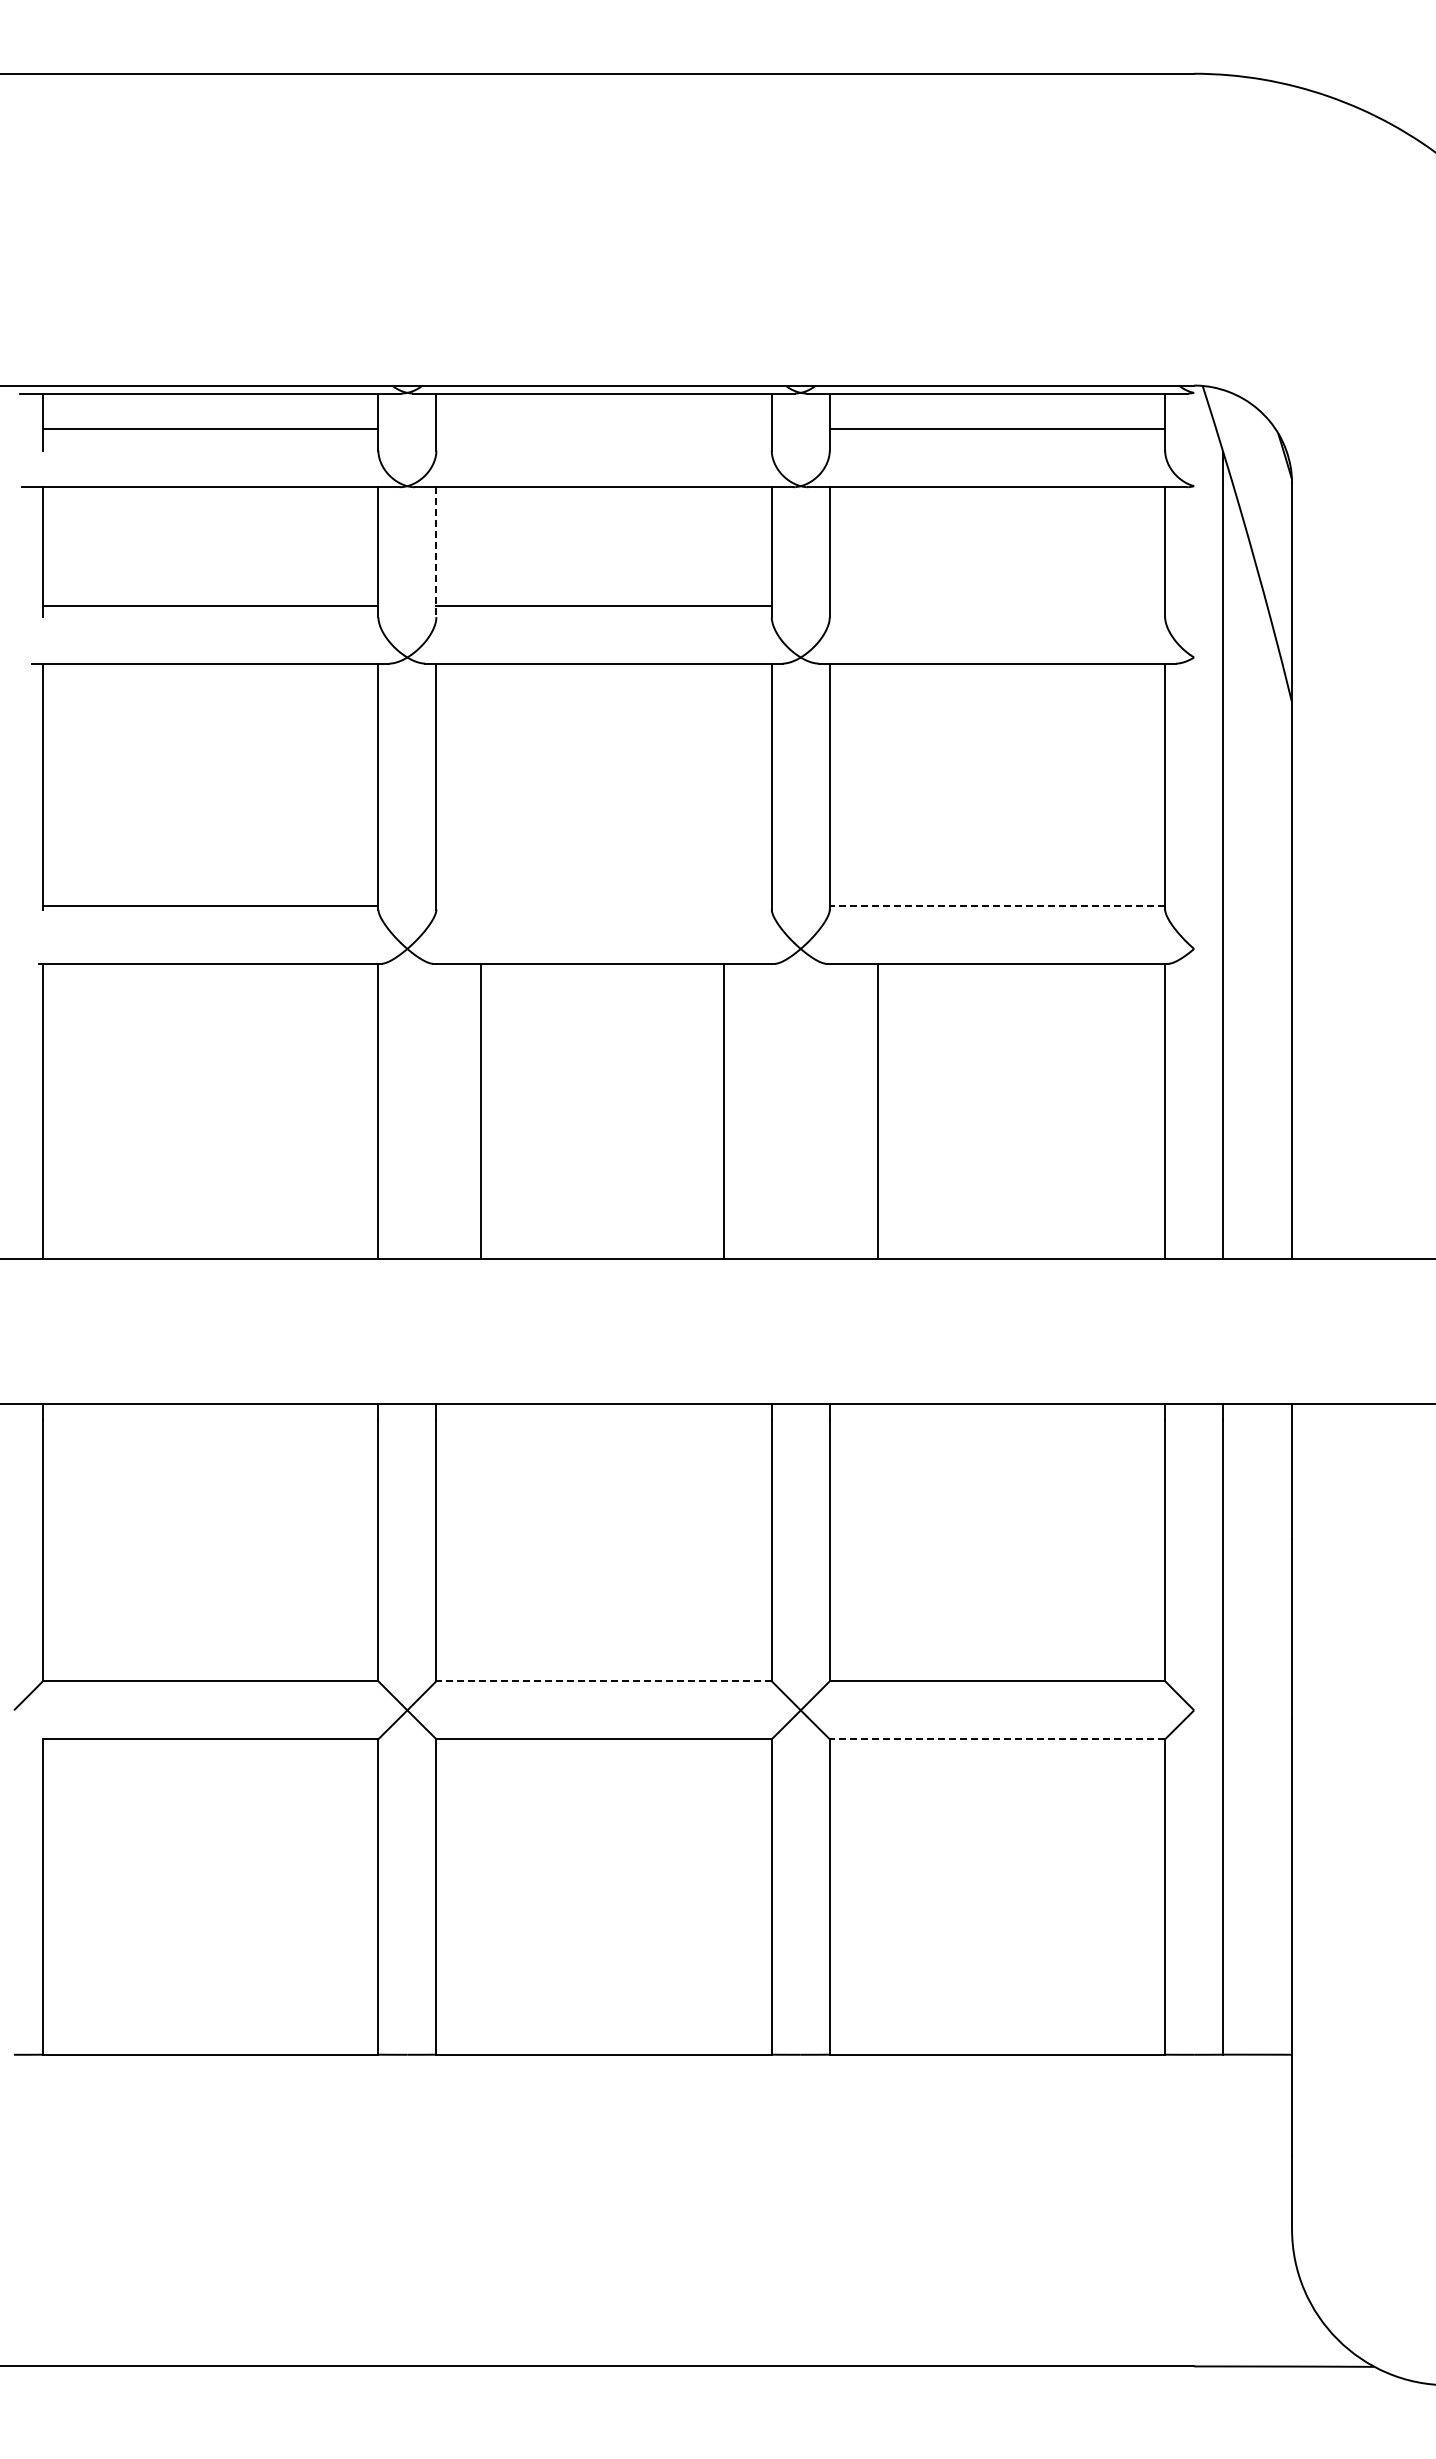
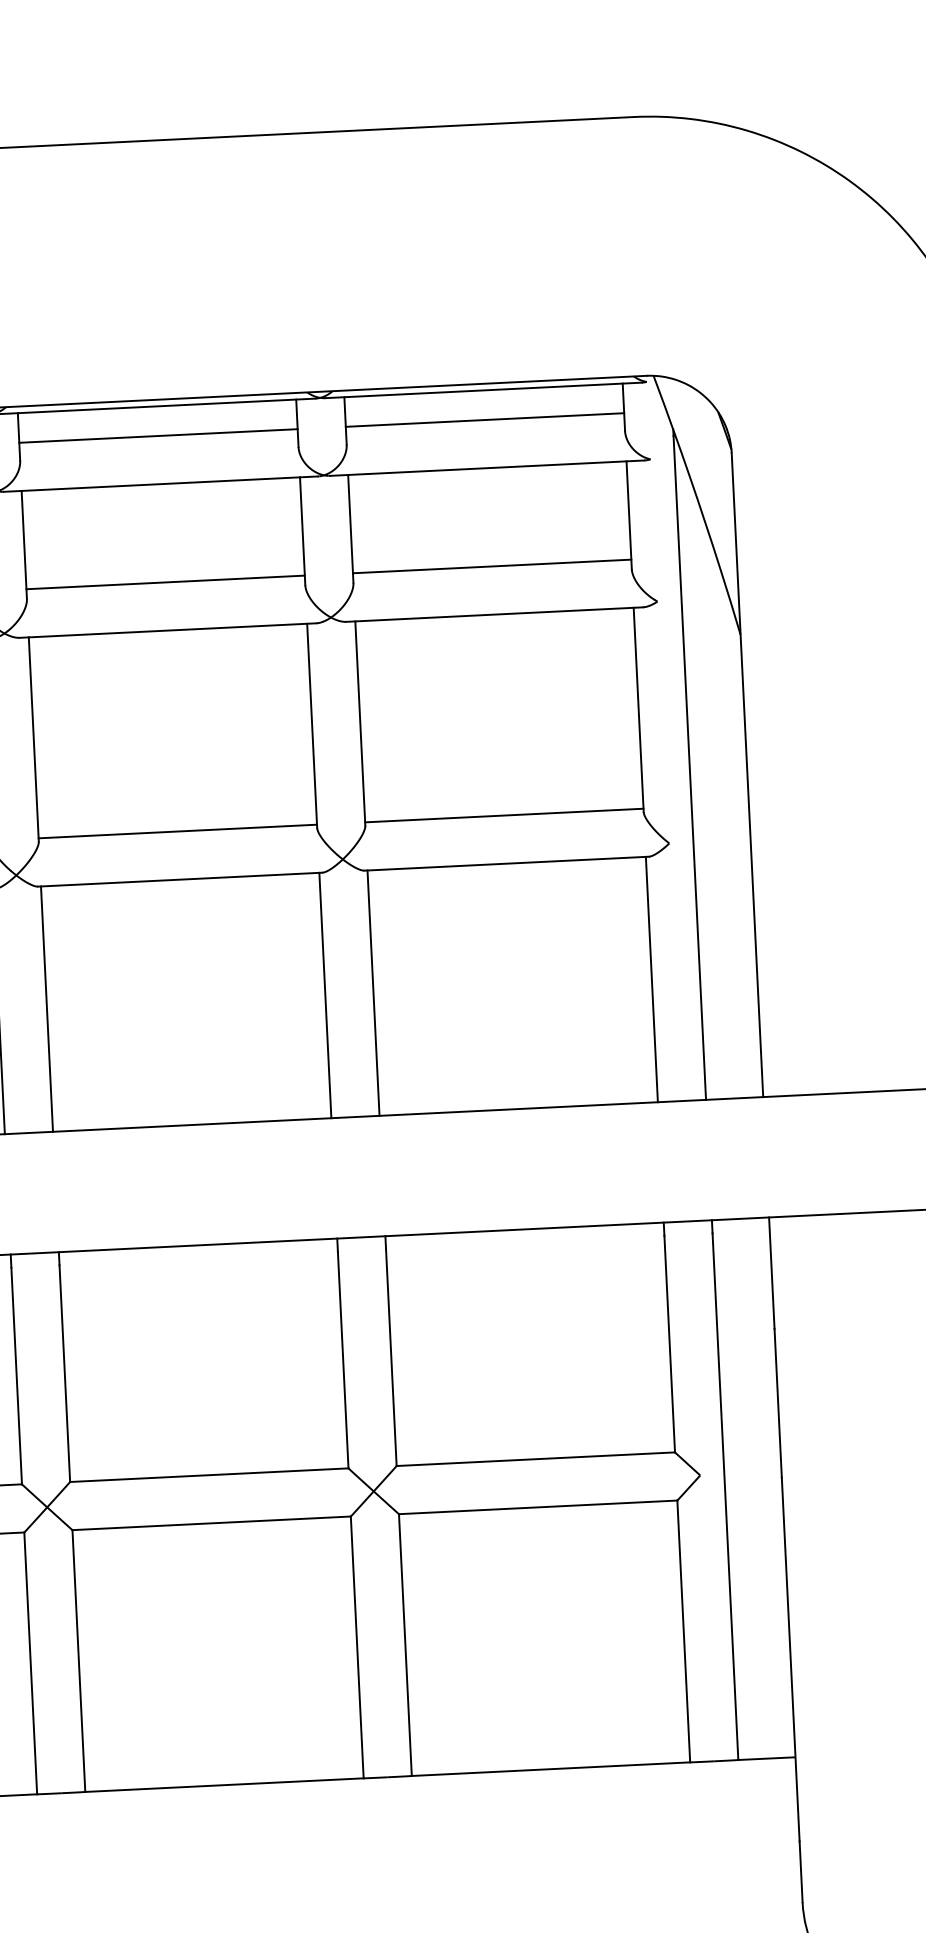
line: (603, 429) -> (158, 436), added
line: (436, 552) -> (24, 545), dashed -> solid
line: (997, 605) -> (492, 566), added
line: (603, 905) -> (177, 831), added
line: (997, 905) -> (504, 815), dashed -> solid
line: (481, 1111) -> (47, 1009), moved
line: (723, 1111) -> (325, 995), moved
line: (877, 1111) -> (373, 993), moved
line: (604, 1681) -> (209, 1475), dashed -> solid
line: (997, 1739) -> (538, 1507), dashed -> solid

